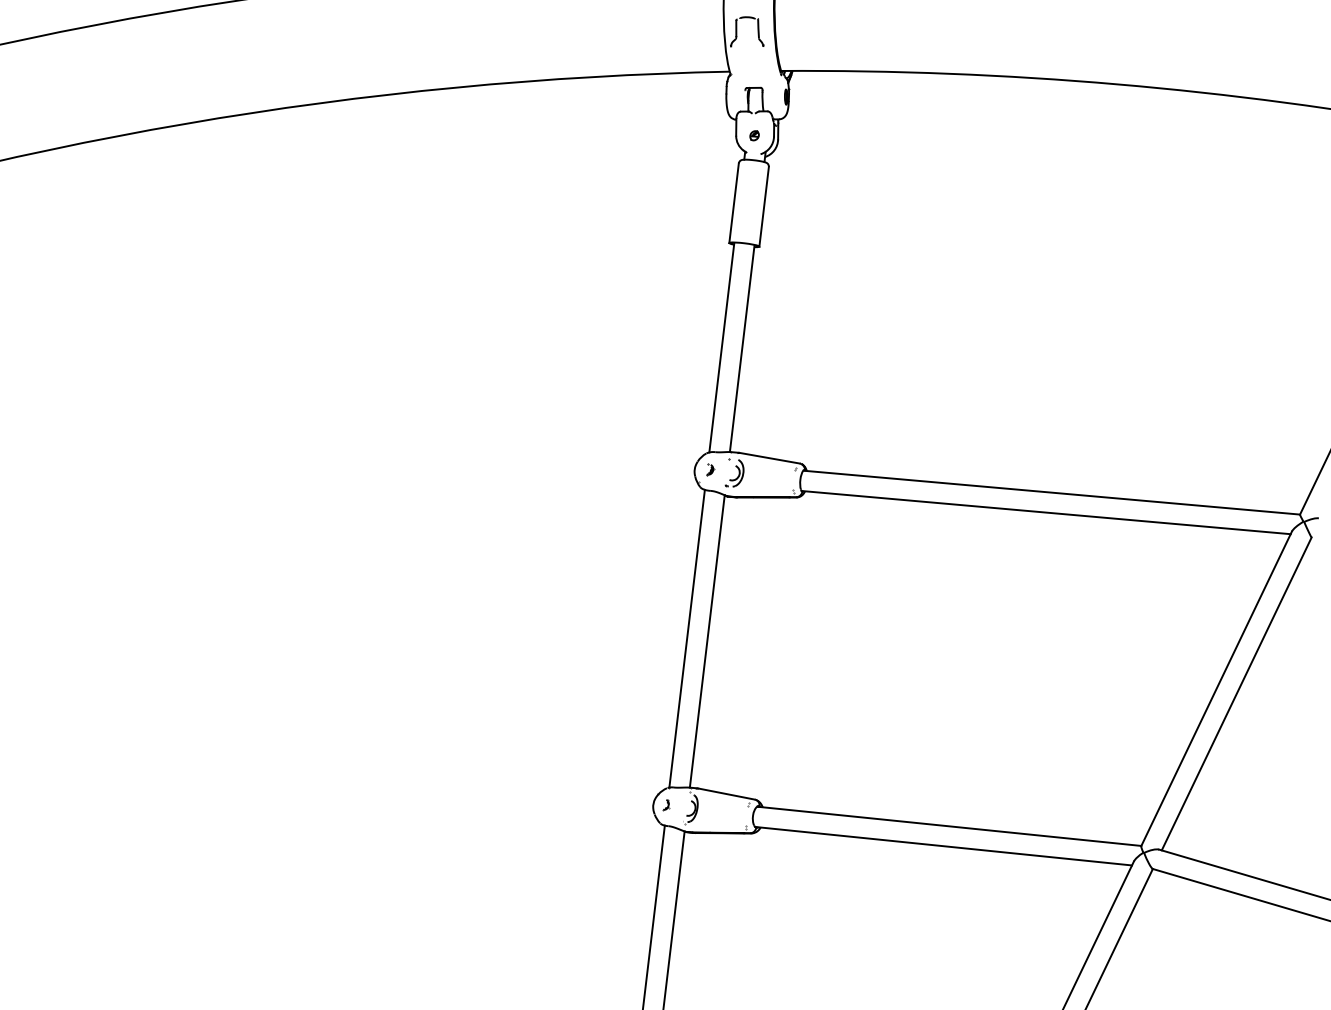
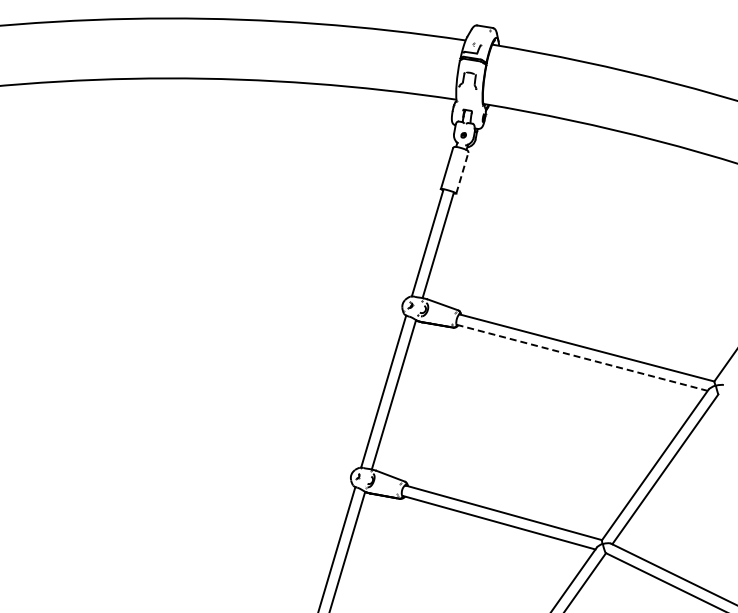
line: (764, 205) -> (462, 172), solid -> dashed
line: (1046, 511) -> (582, 357), solid -> dashed

